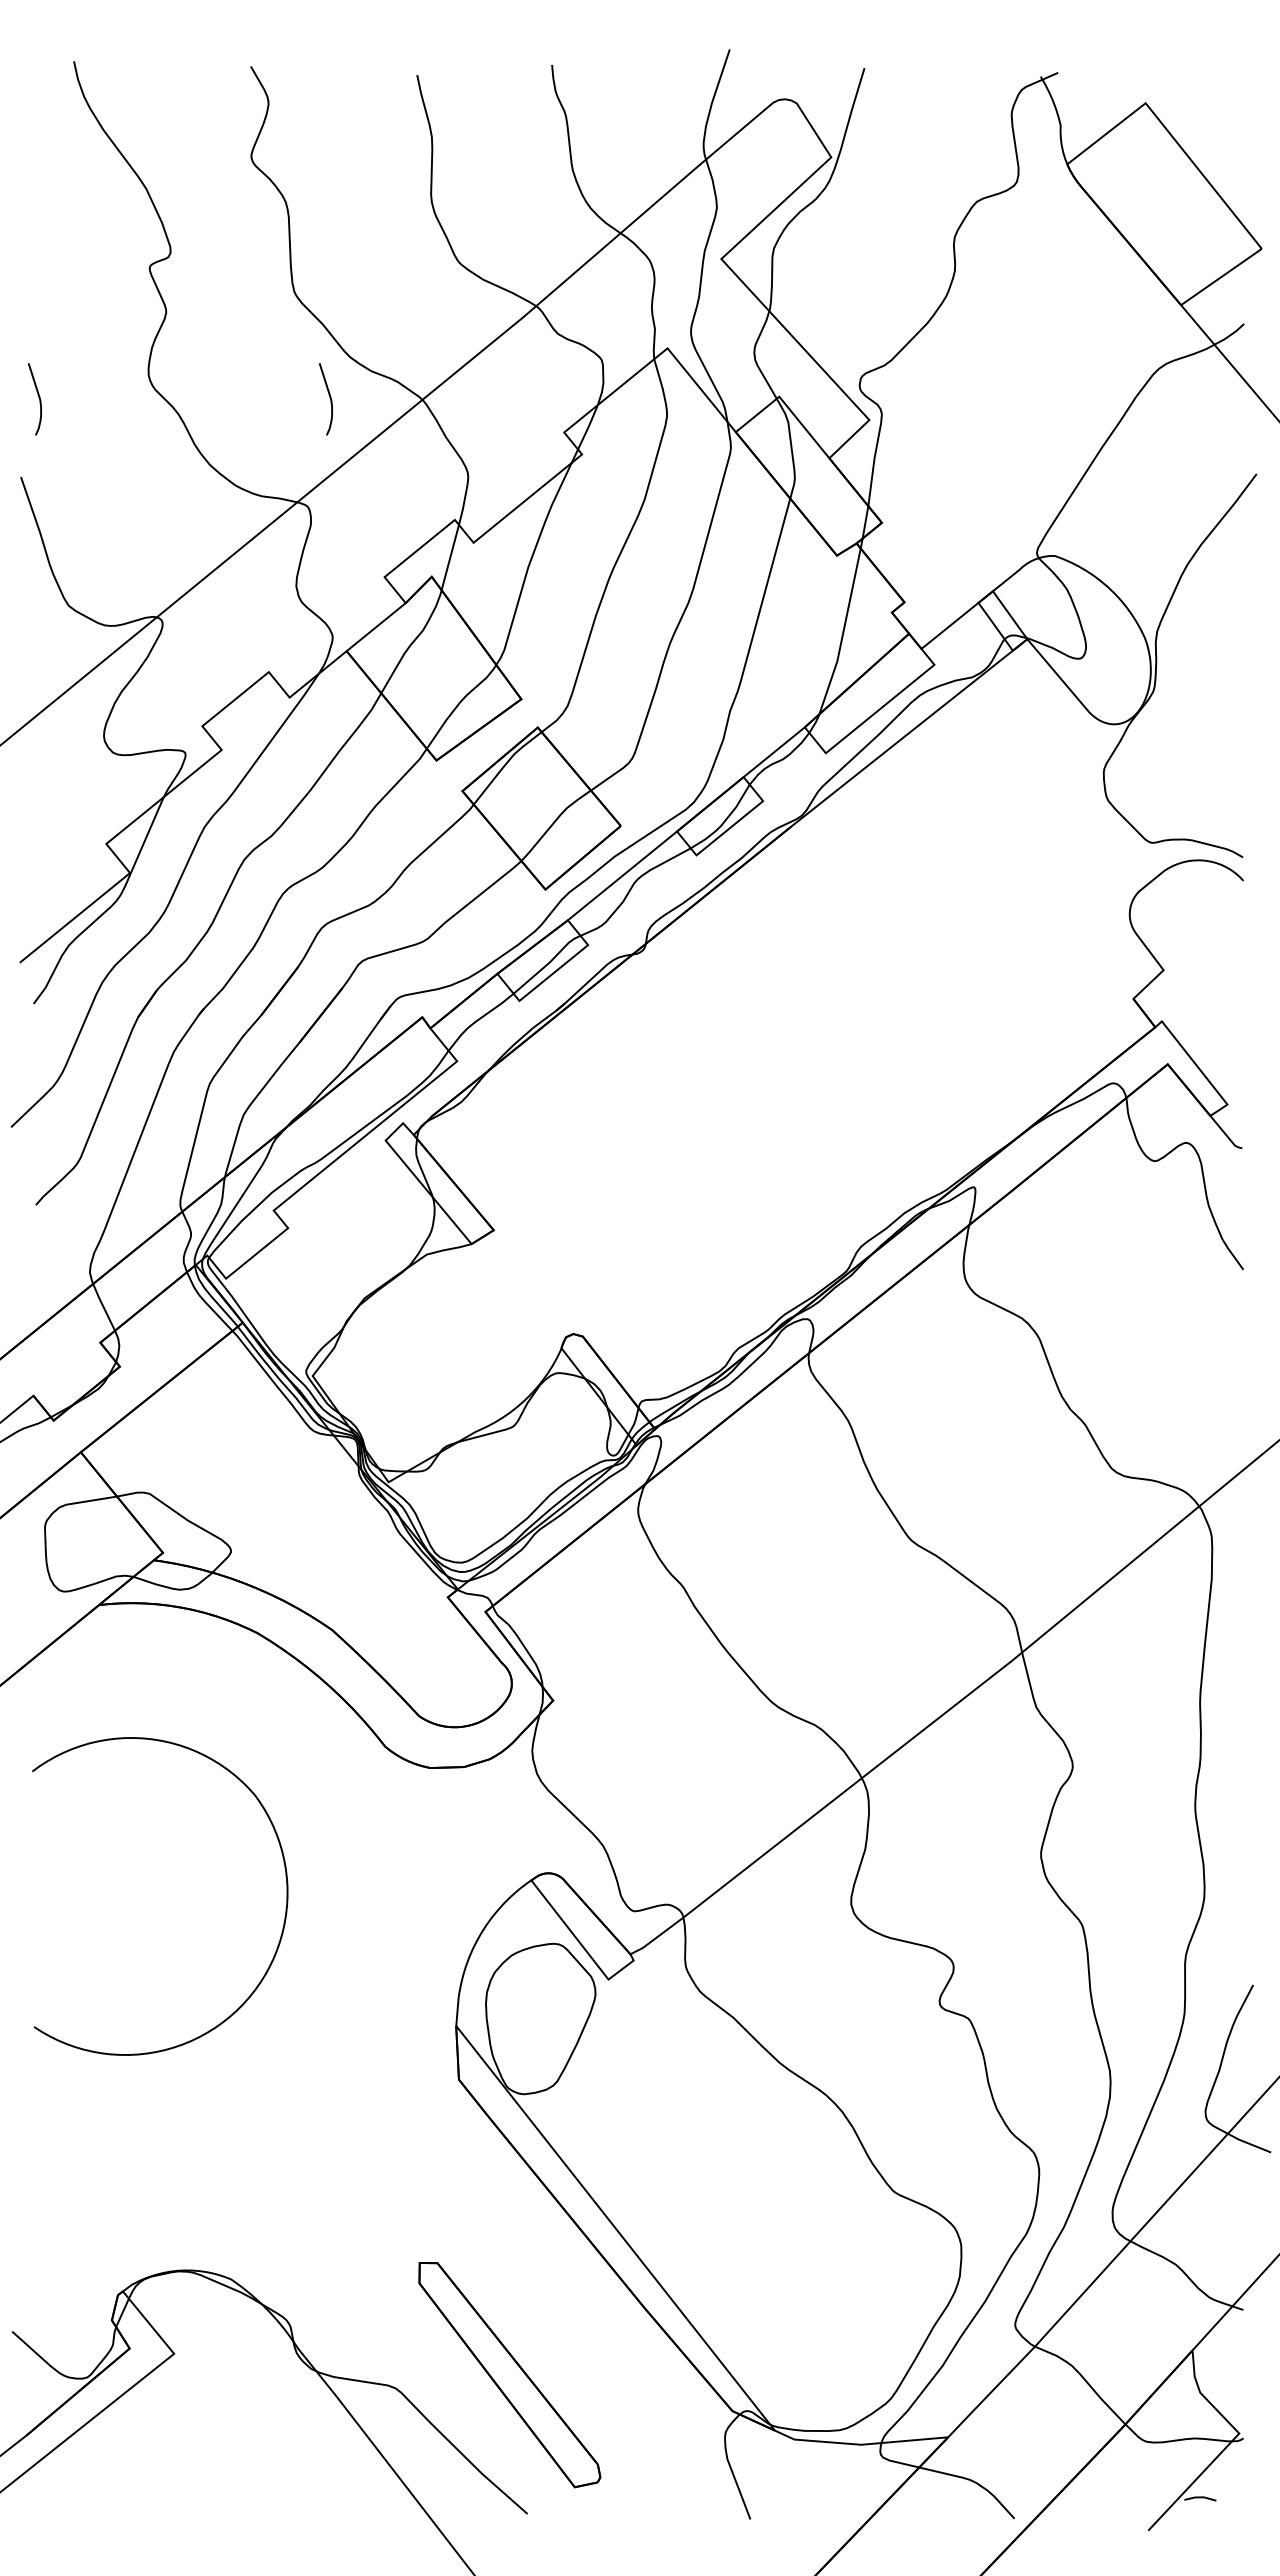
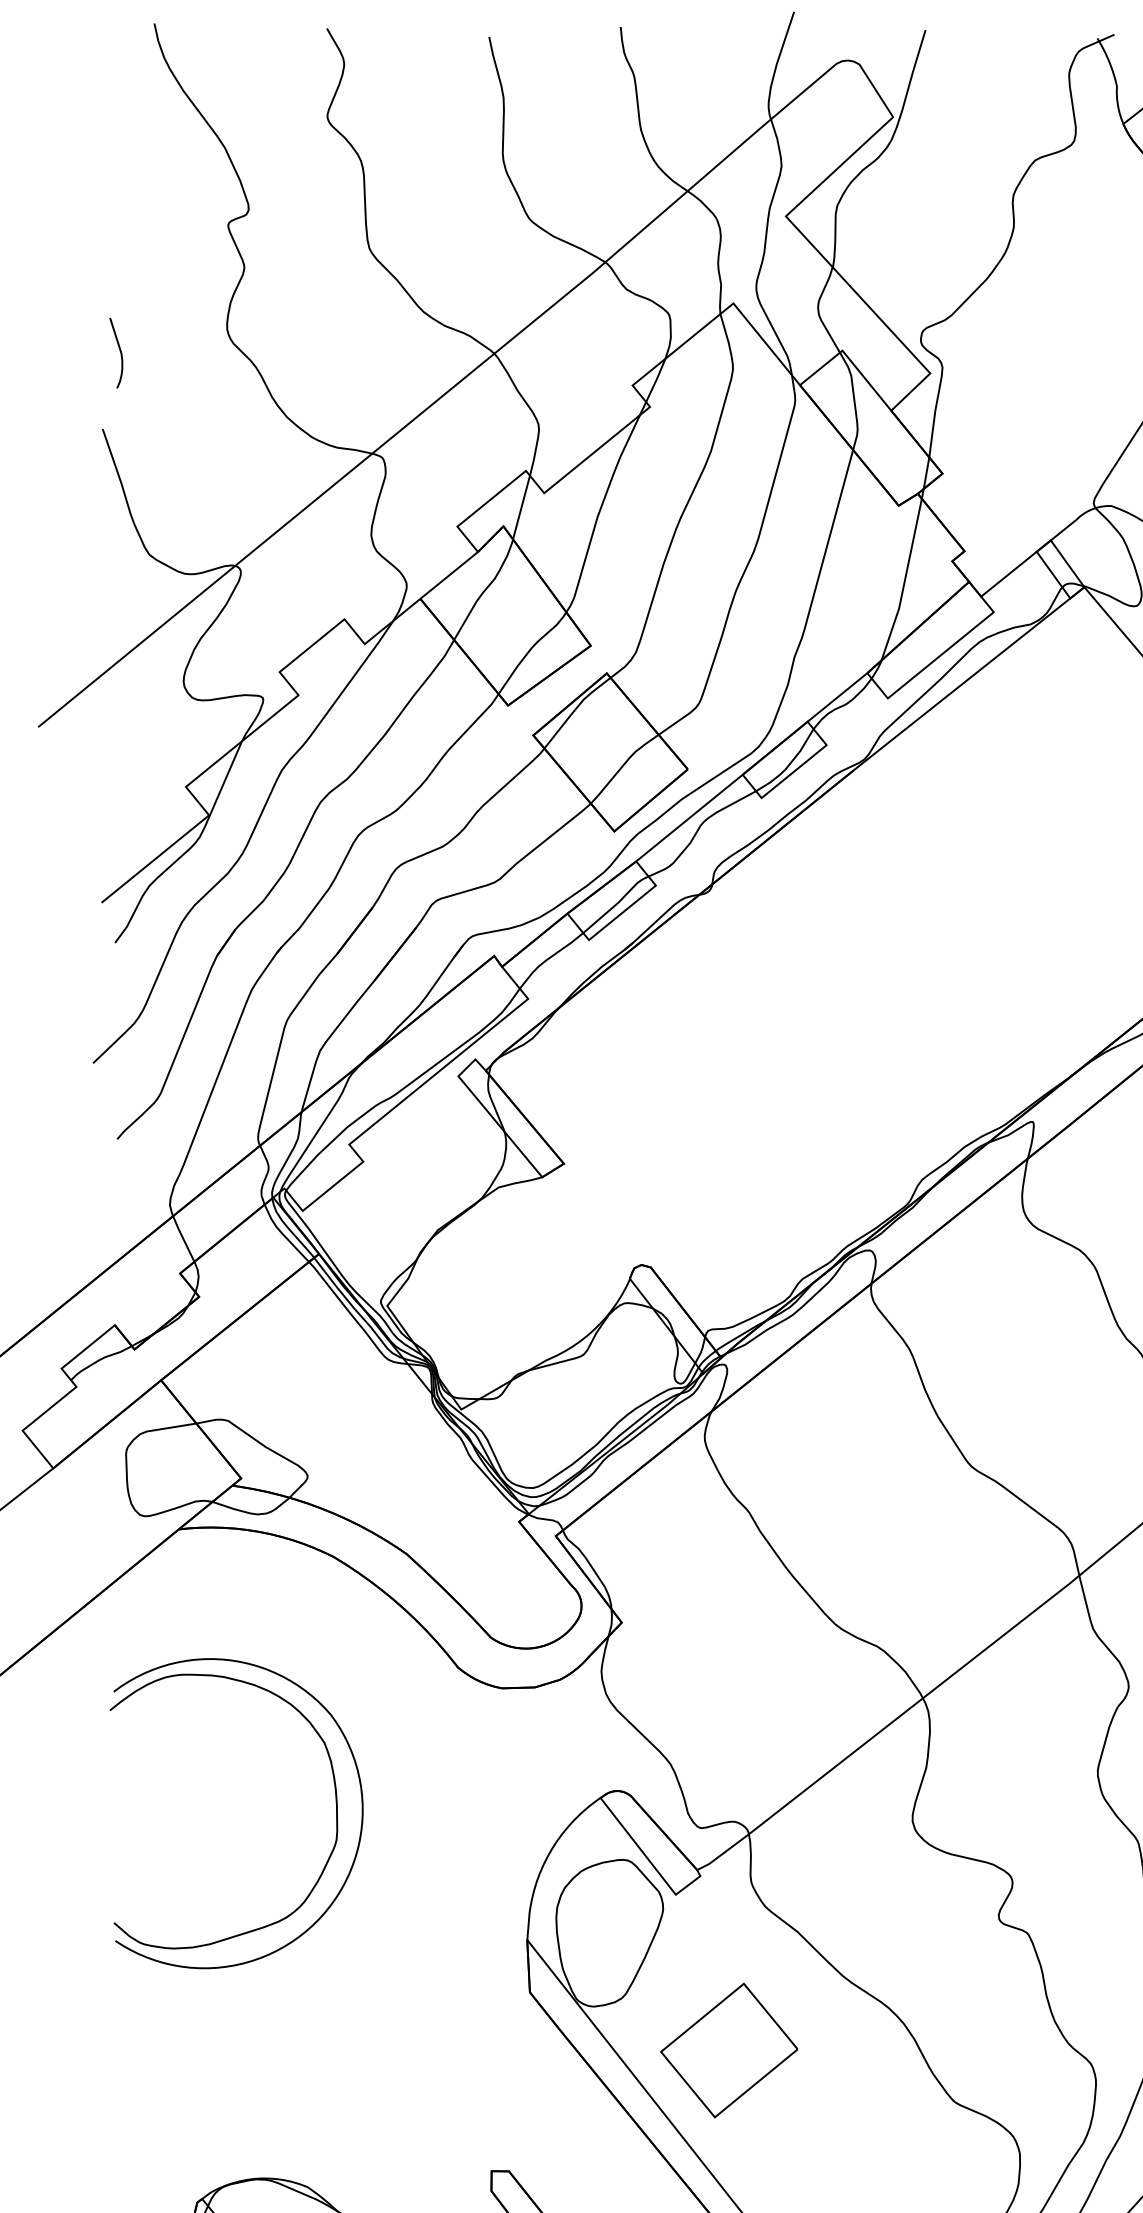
curve: (329, 398) -> (403, 352), removed
curve: (259, 1883) -> (335, 1801), added
part: (662, 2138) -> (728, 2049), added

